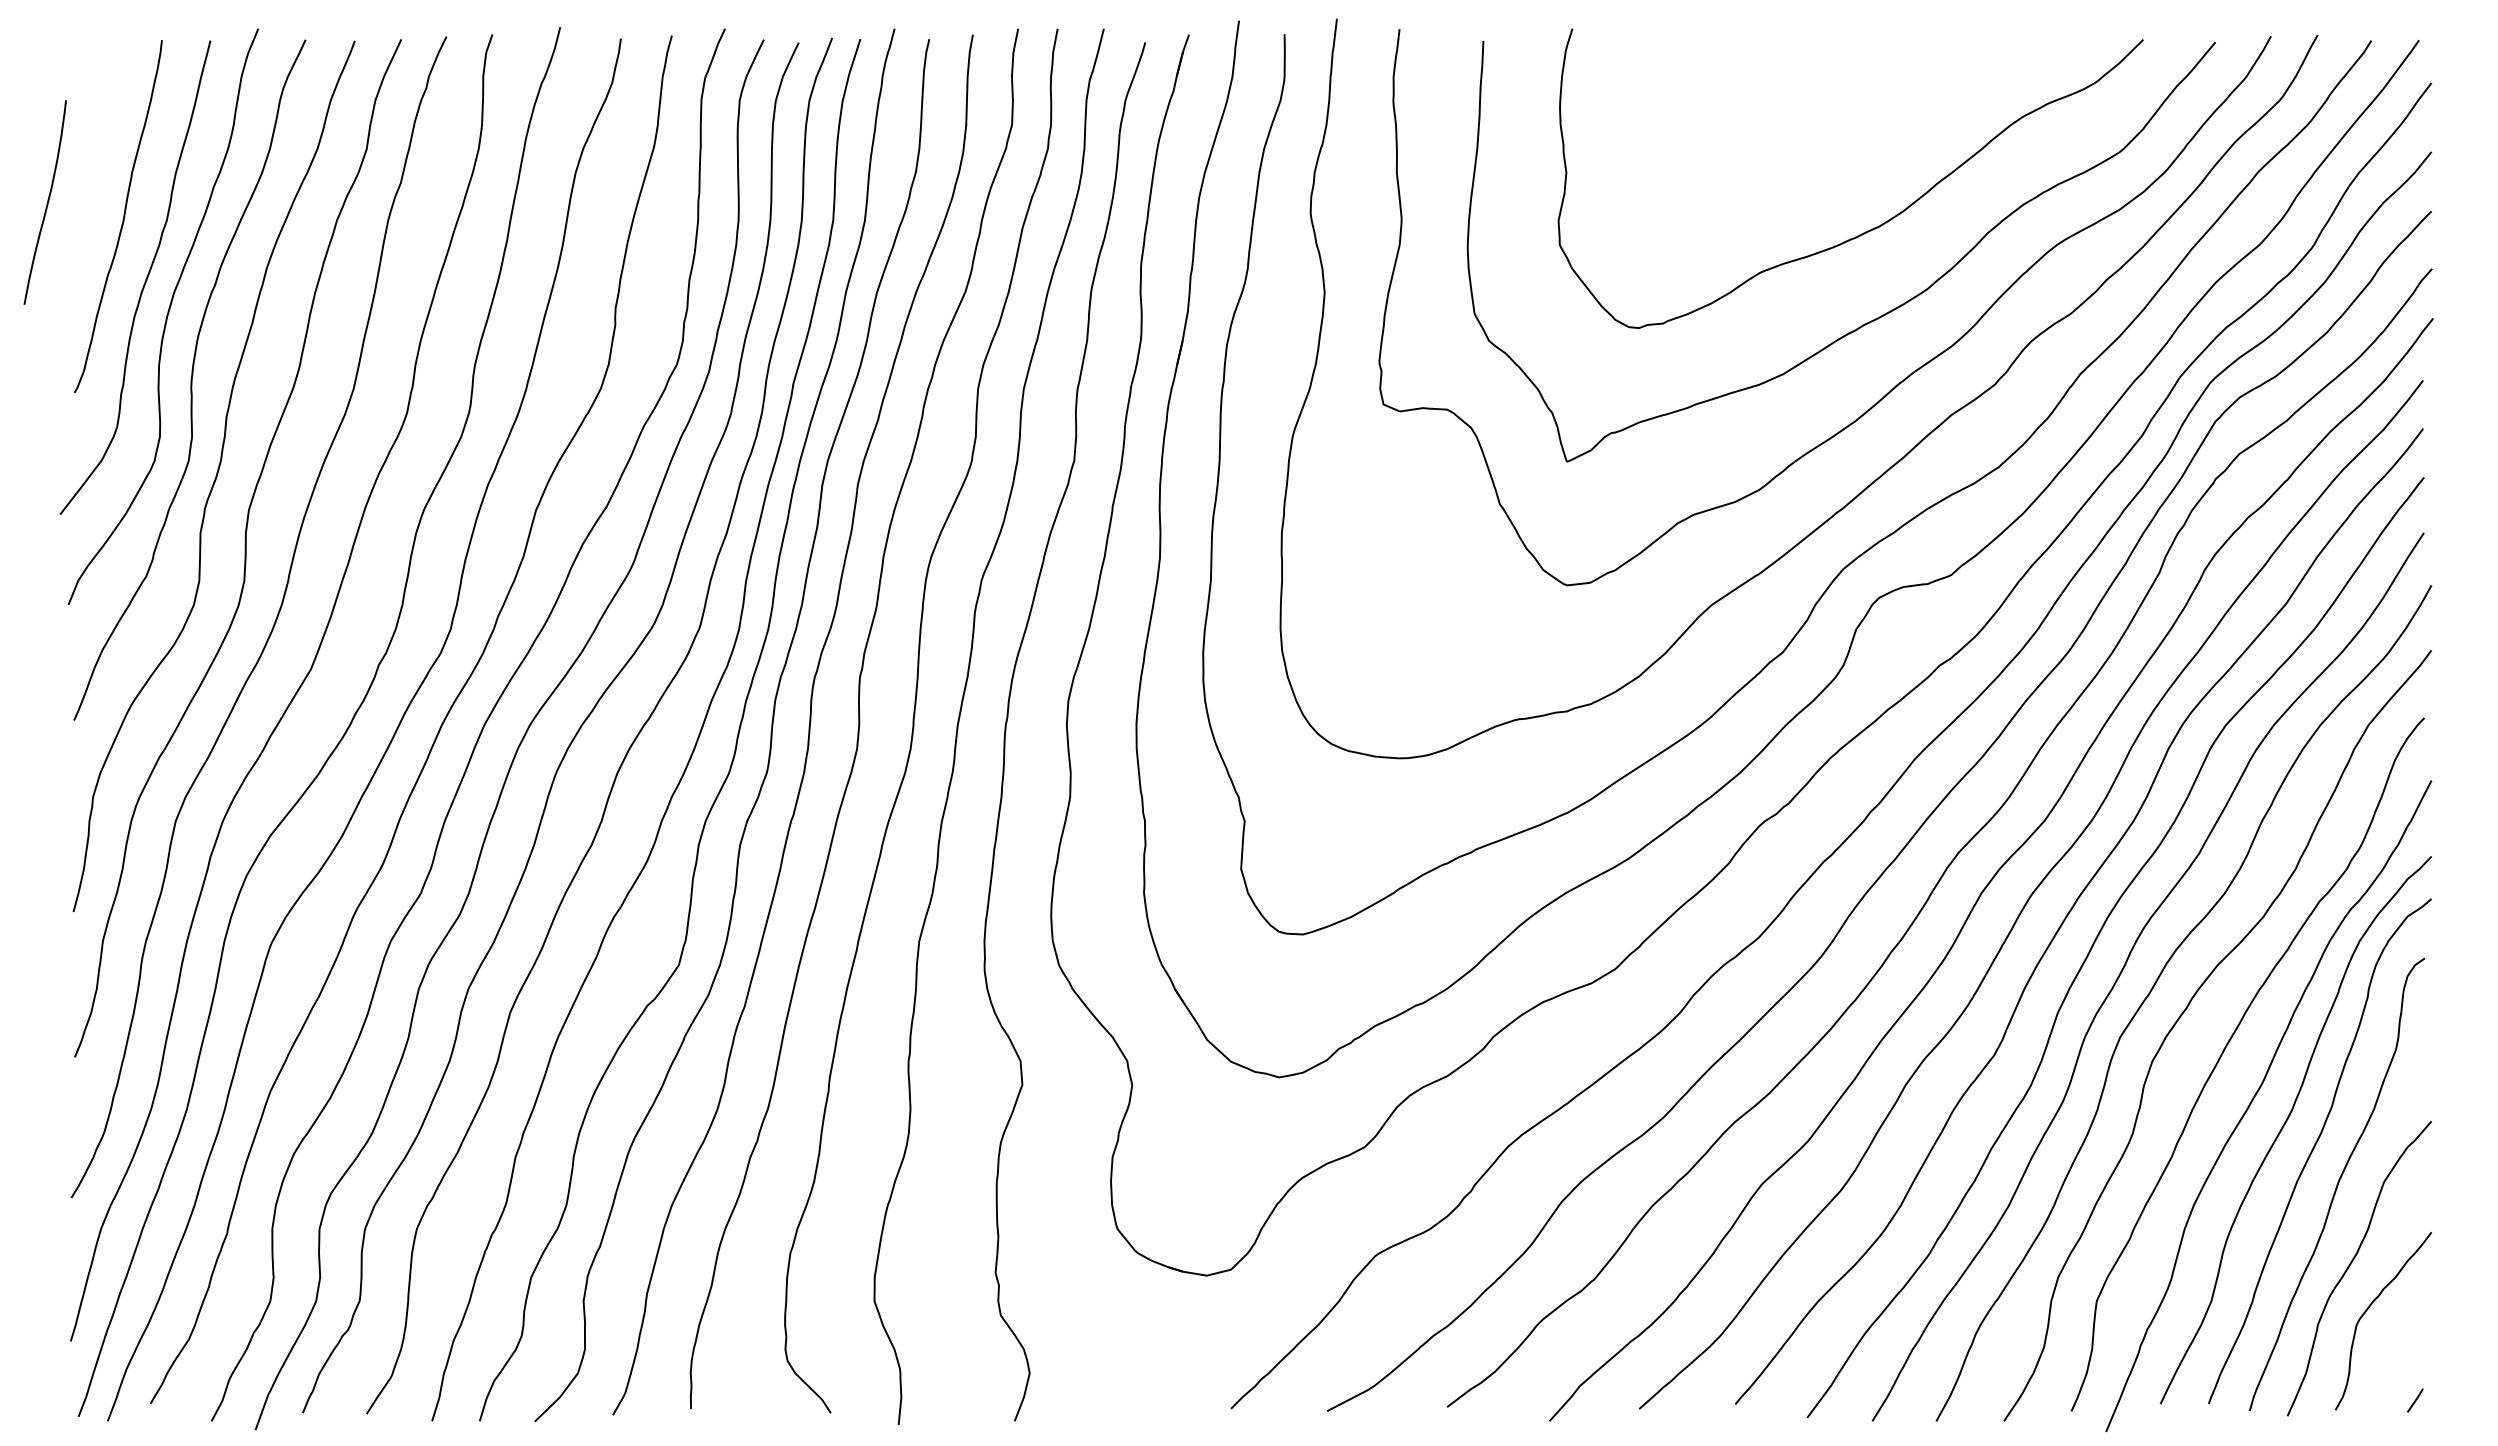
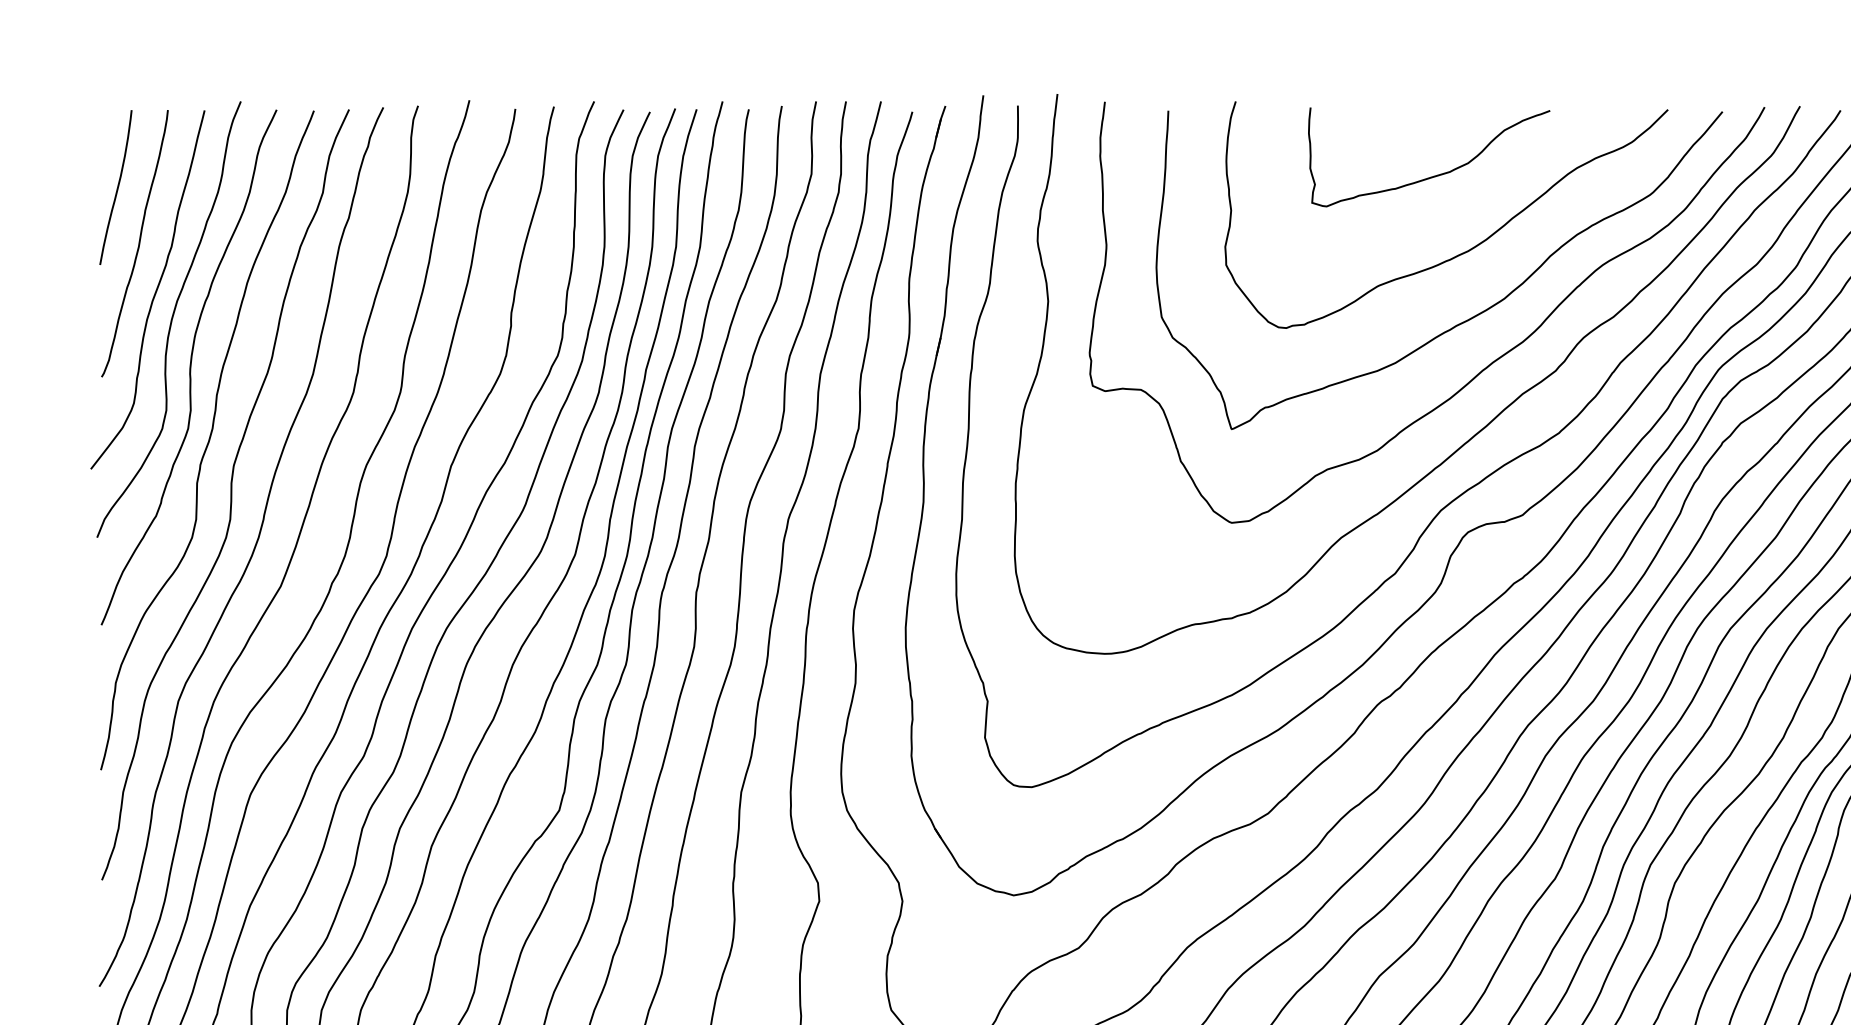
curve: (1835, 126) -> (1434, 175), added
curve: (46, 203) -> (116, 188), moved

